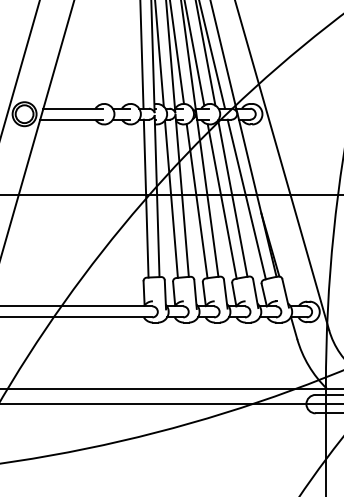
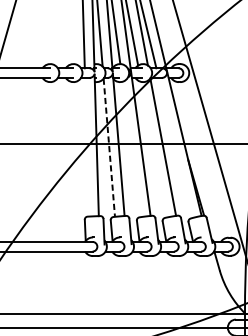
line: (145, 198) -> (86, 147), removed
line: (171, 199) -> (109, 148), solid -> dashed
line: (246, 199) -> (175, 148), removed
line: (196, 201) -> (131, 149), removed
line: (221, 201) -> (153, 149), removed

